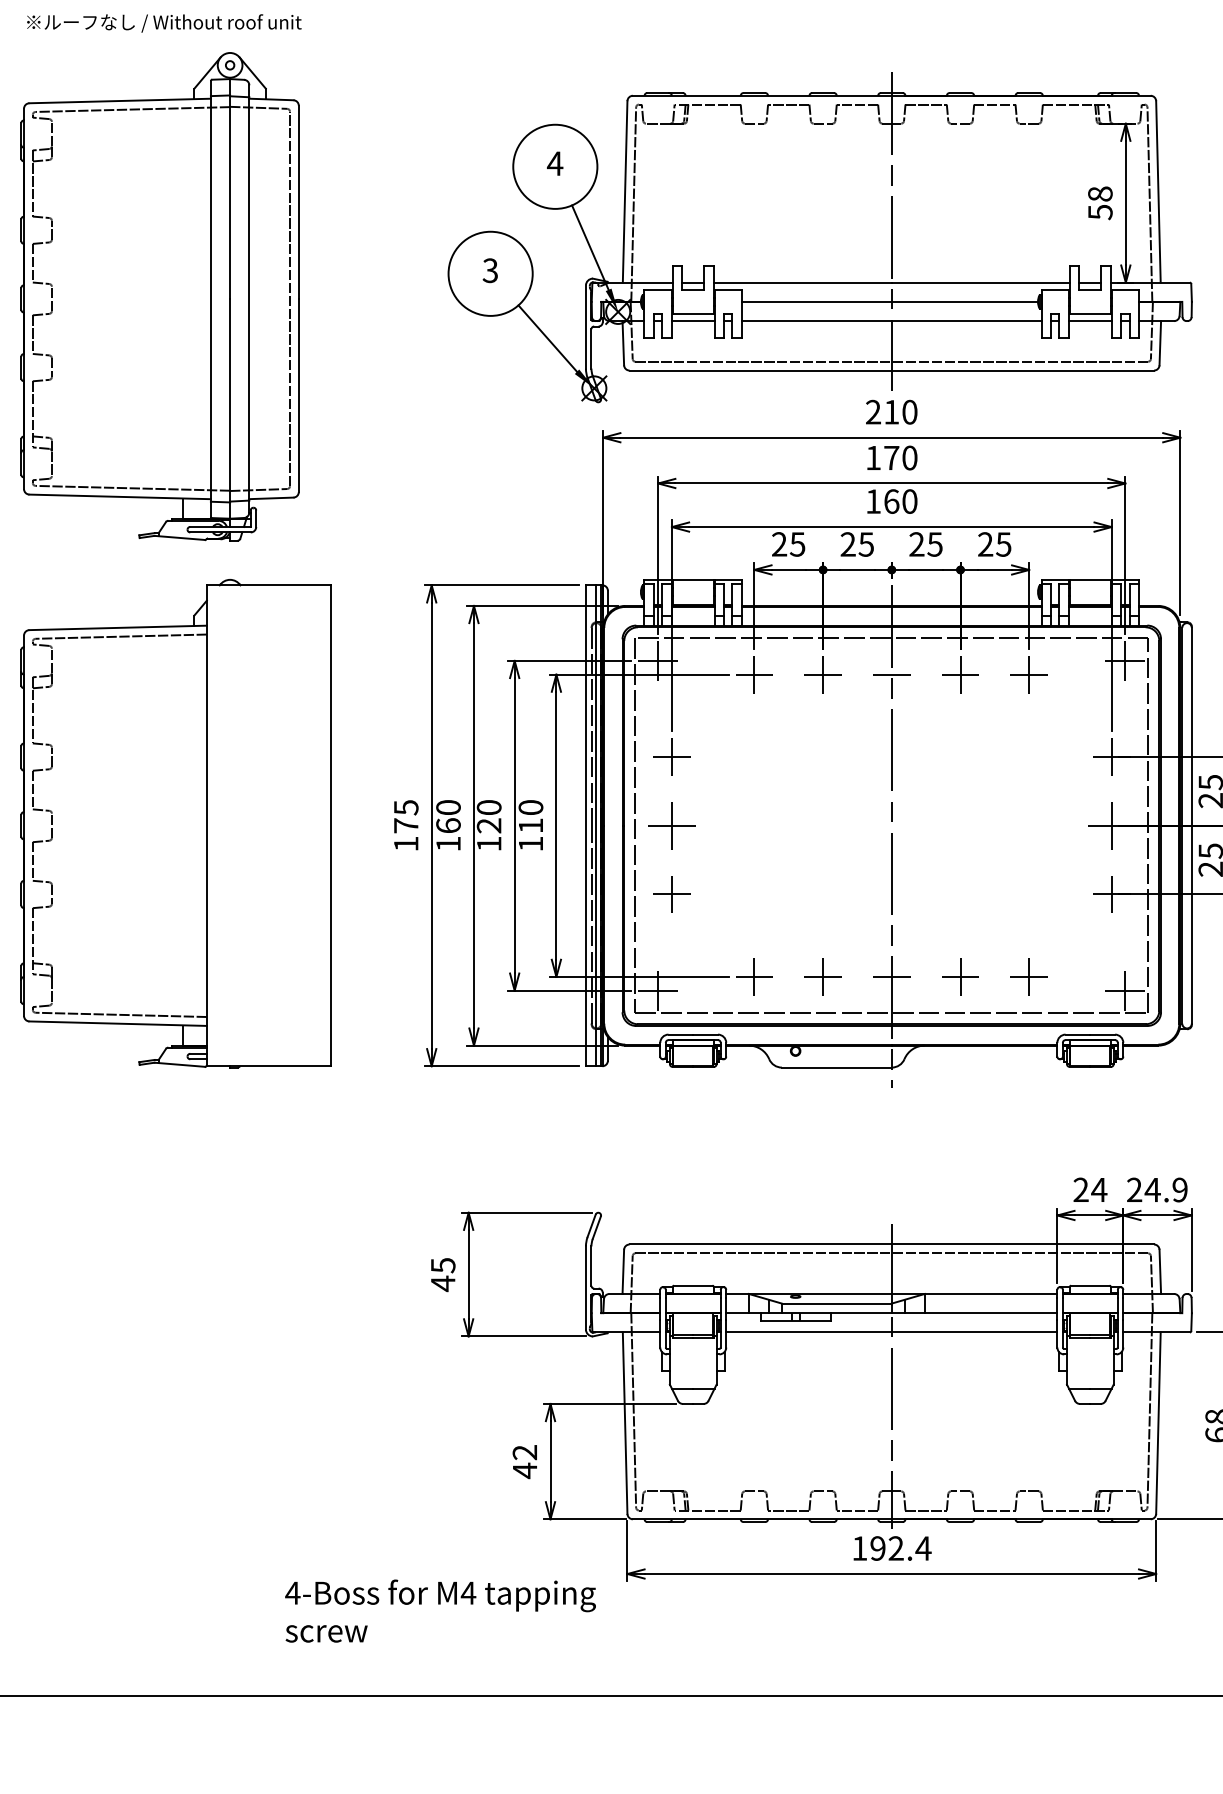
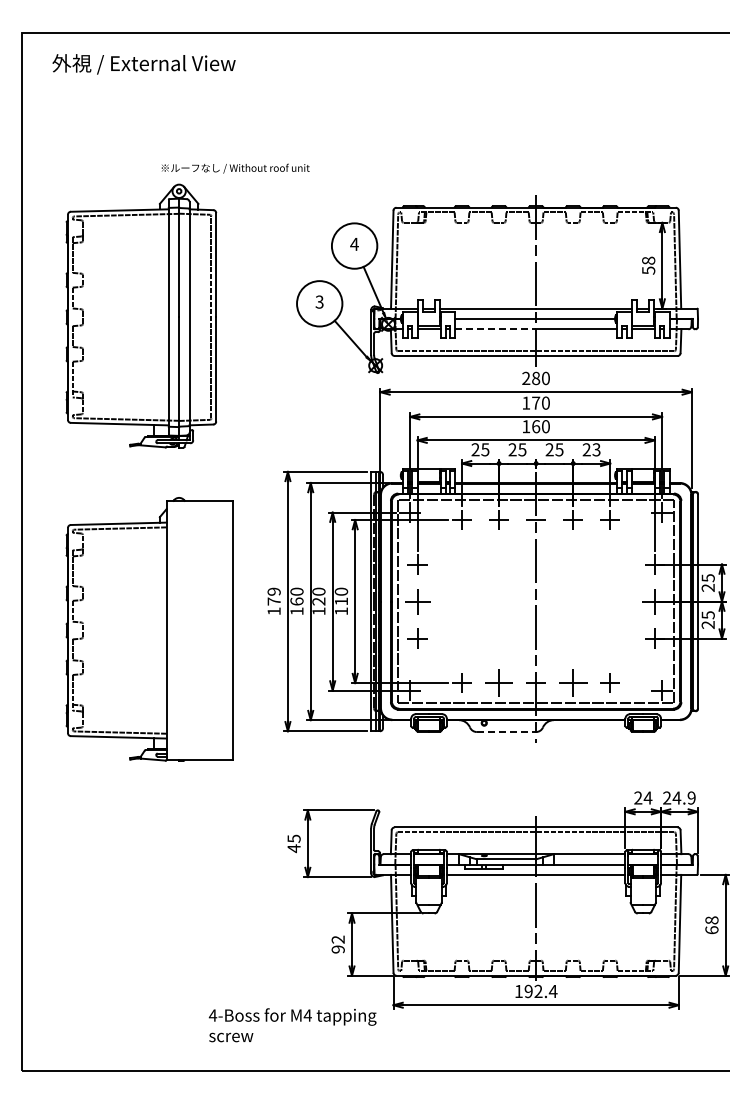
text: (164, 23) -> (235, 168), moved
line: (818, 321) -> (496, 329), solid -> dashed
text: (892, 412) -> (536, 378), 210 -> 280
text: (1003, 543) -> (596, 449), 25 -> 23
text: (404, 807) -> (273, 591), 175 -> 179
part: (175, 823) -> (149, 629), moved
part: (822, 975) -> (498, 682), size x1.4
part: (959, 975) -> (572, 682), size x1.4
line: (836, 1068) -> (506, 732), solid -> dashed
text: (523, 1470) -> (337, 949), 42 -> 92

